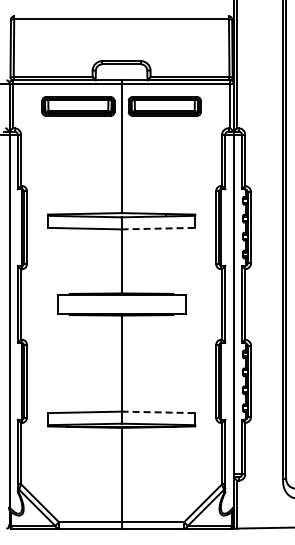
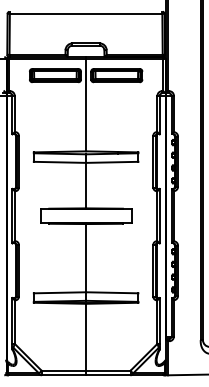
line: (158, 228) -> (112, 162), dashed -> solid
line: (158, 412) -> (112, 292), dashed -> solid

